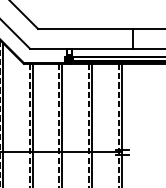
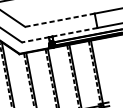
line: (85, 28) -> (59, 19), solid -> dashed
line: (81, 48) -> (59, 35), solid -> dashed

